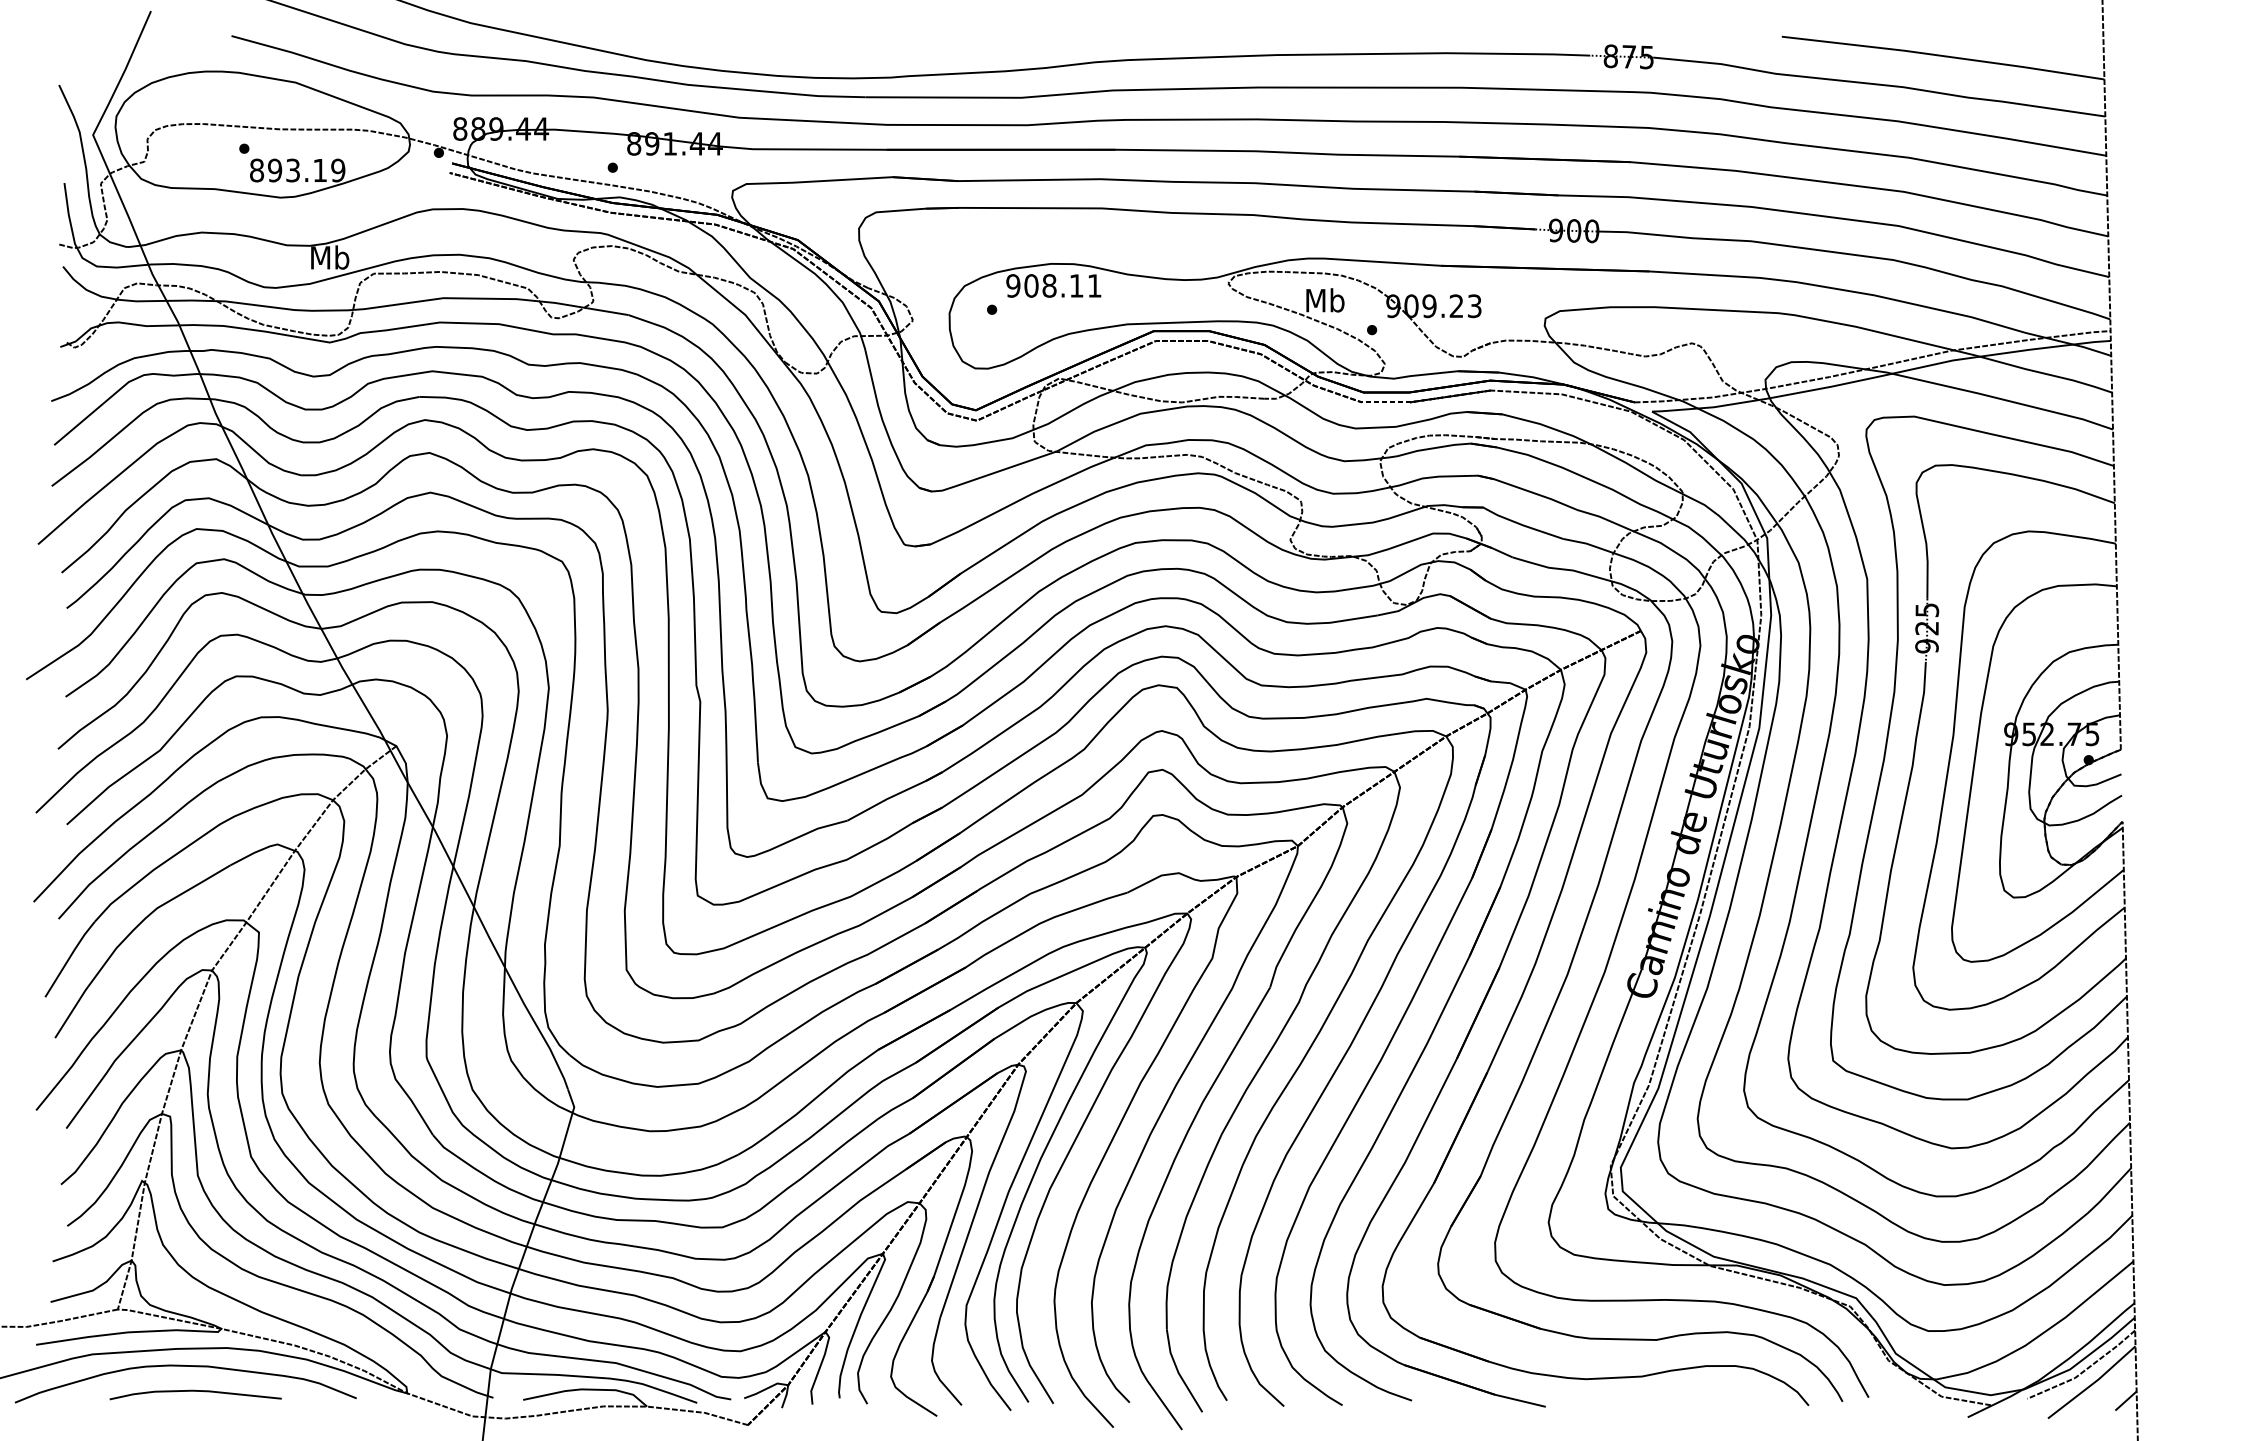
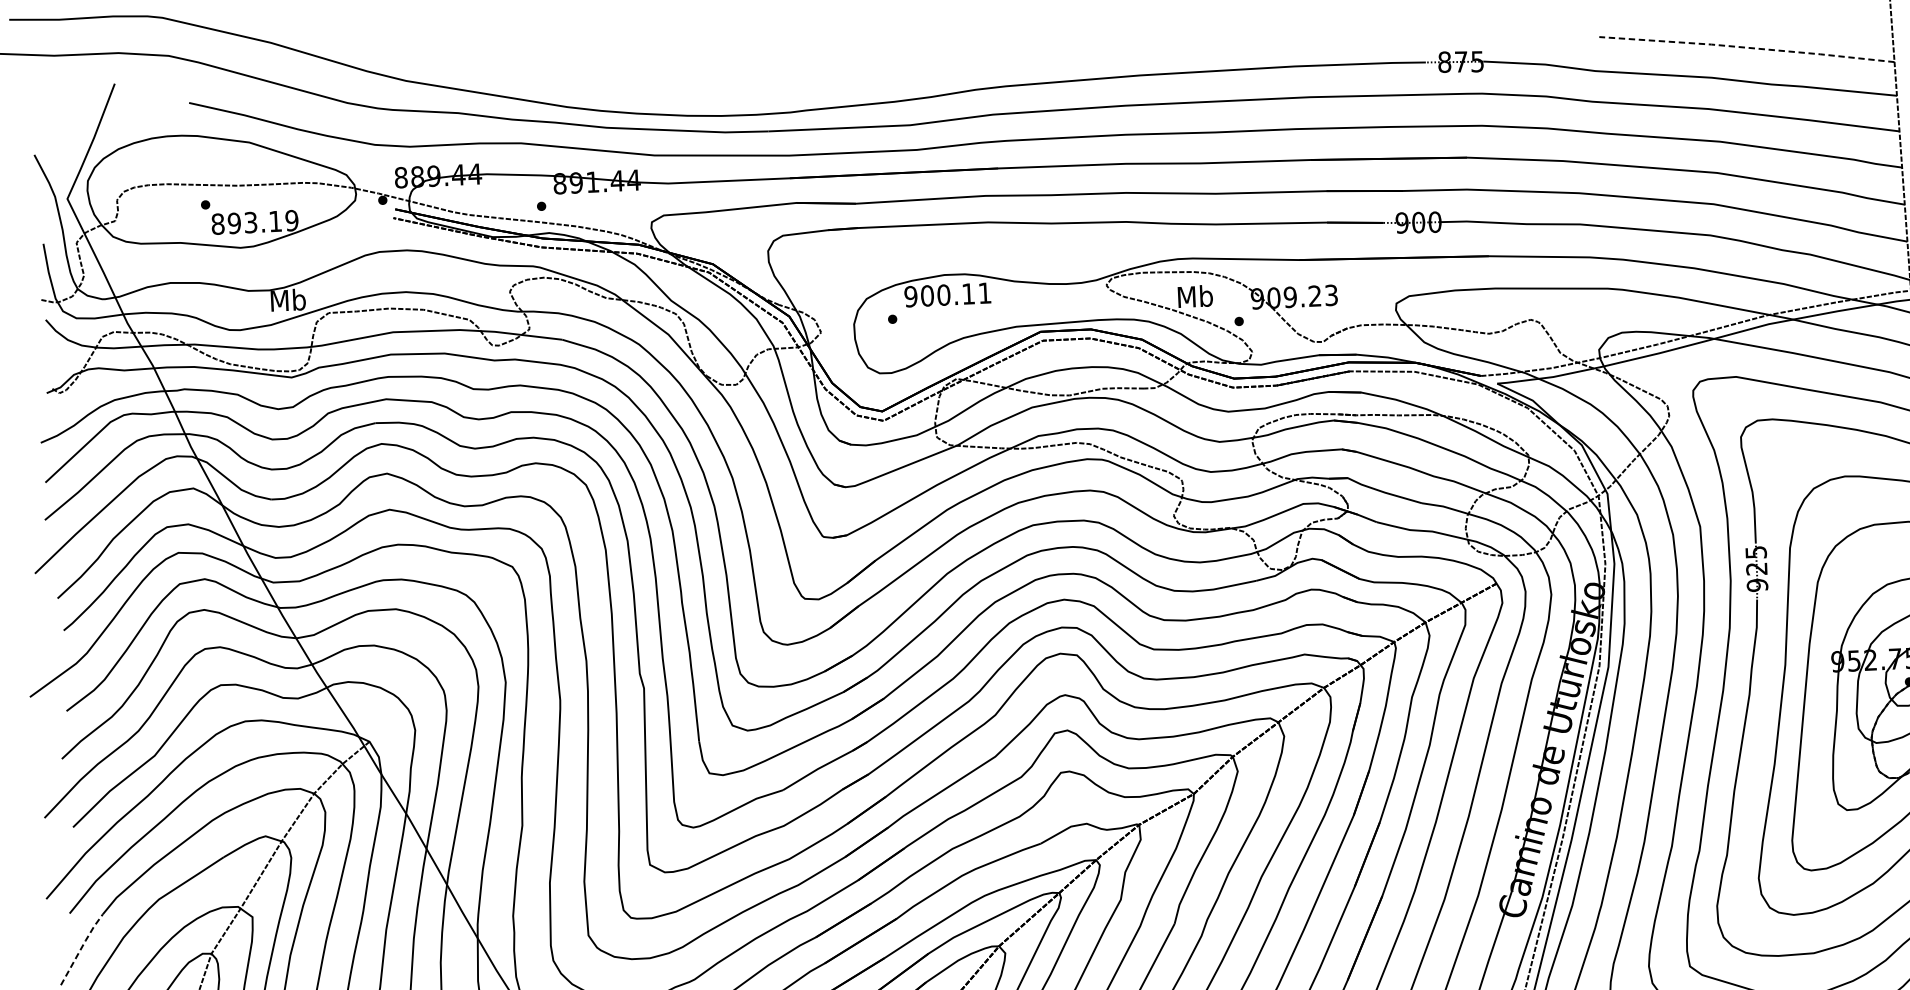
line: (1943, 56) -> (1747, 48), solid -> dashed
text: (1049, 285) -> (943, 294), 908.11 -> 900.11
line: (69, 957) -> (81, 948), solid -> dashed

